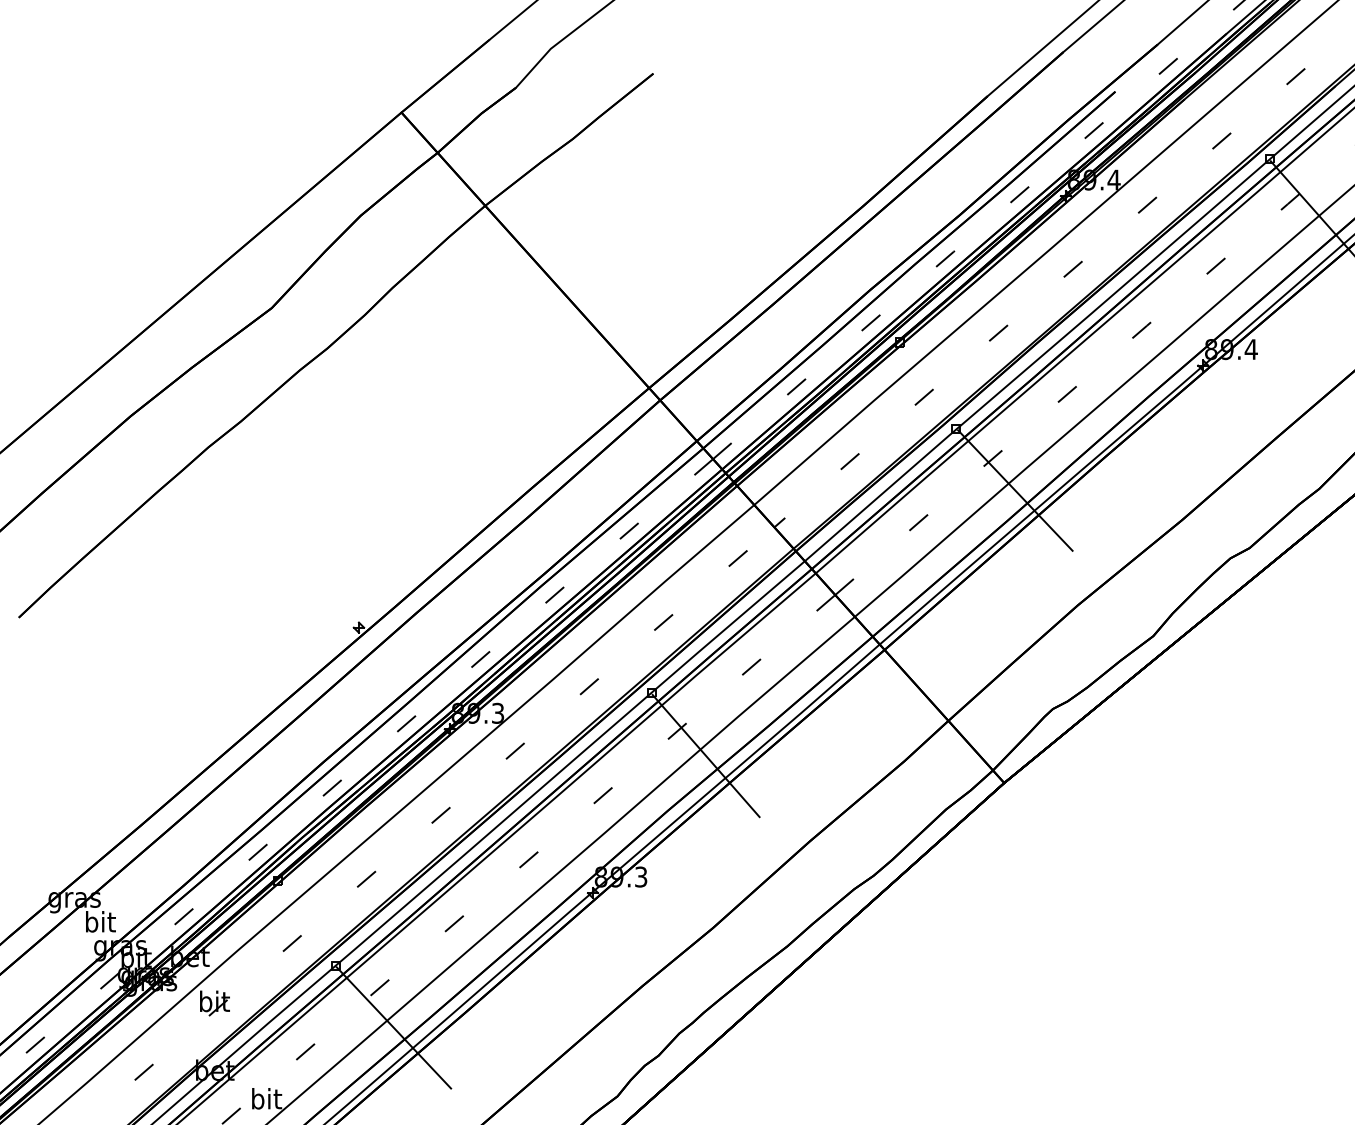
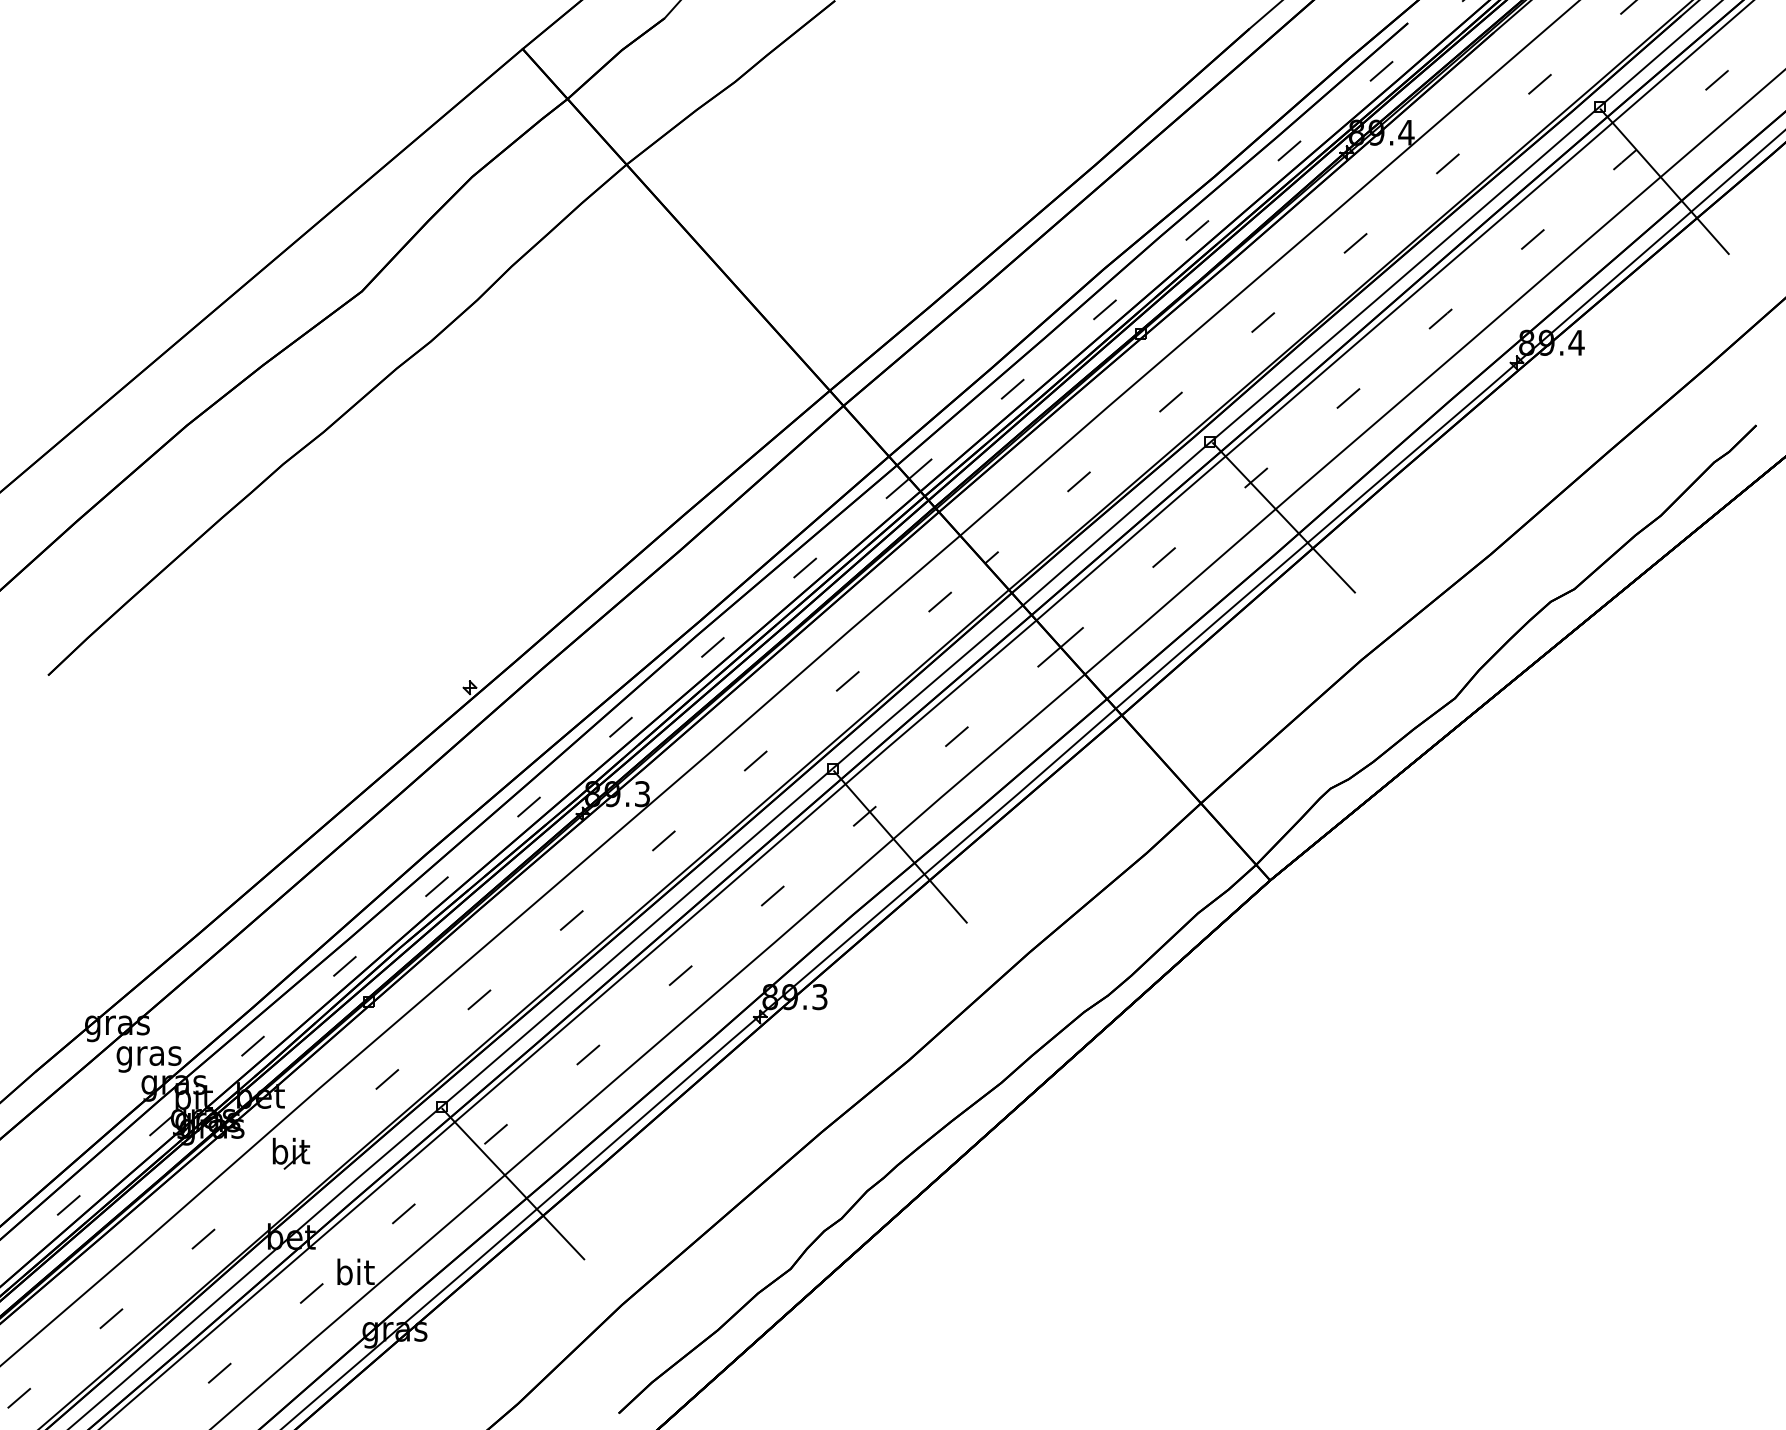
text: (99, 924) -> (148, 1055), bit -> gras

